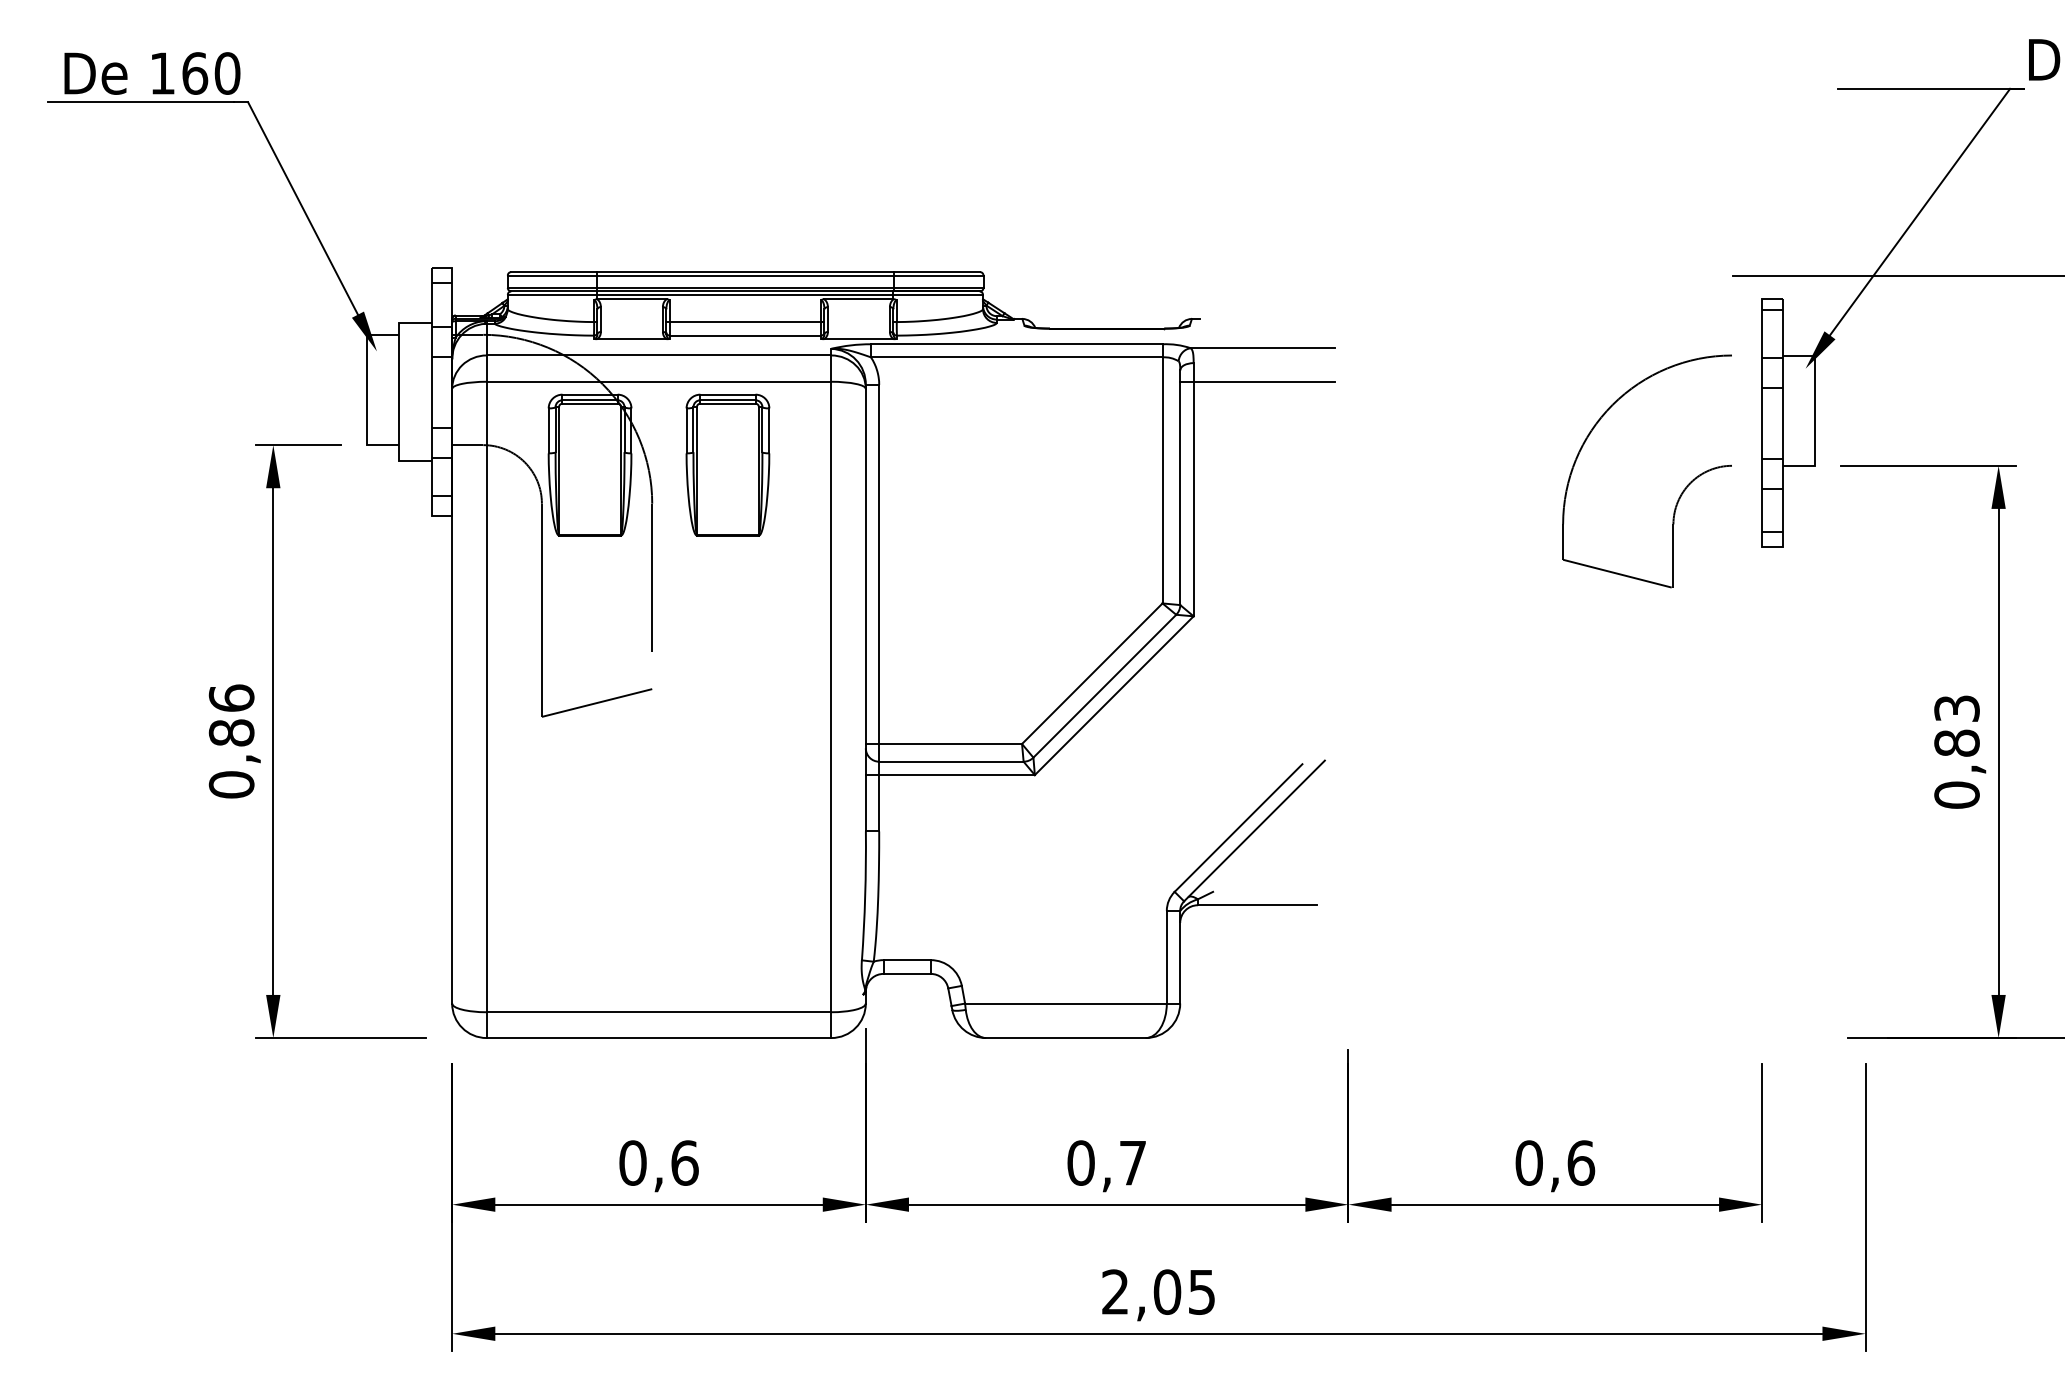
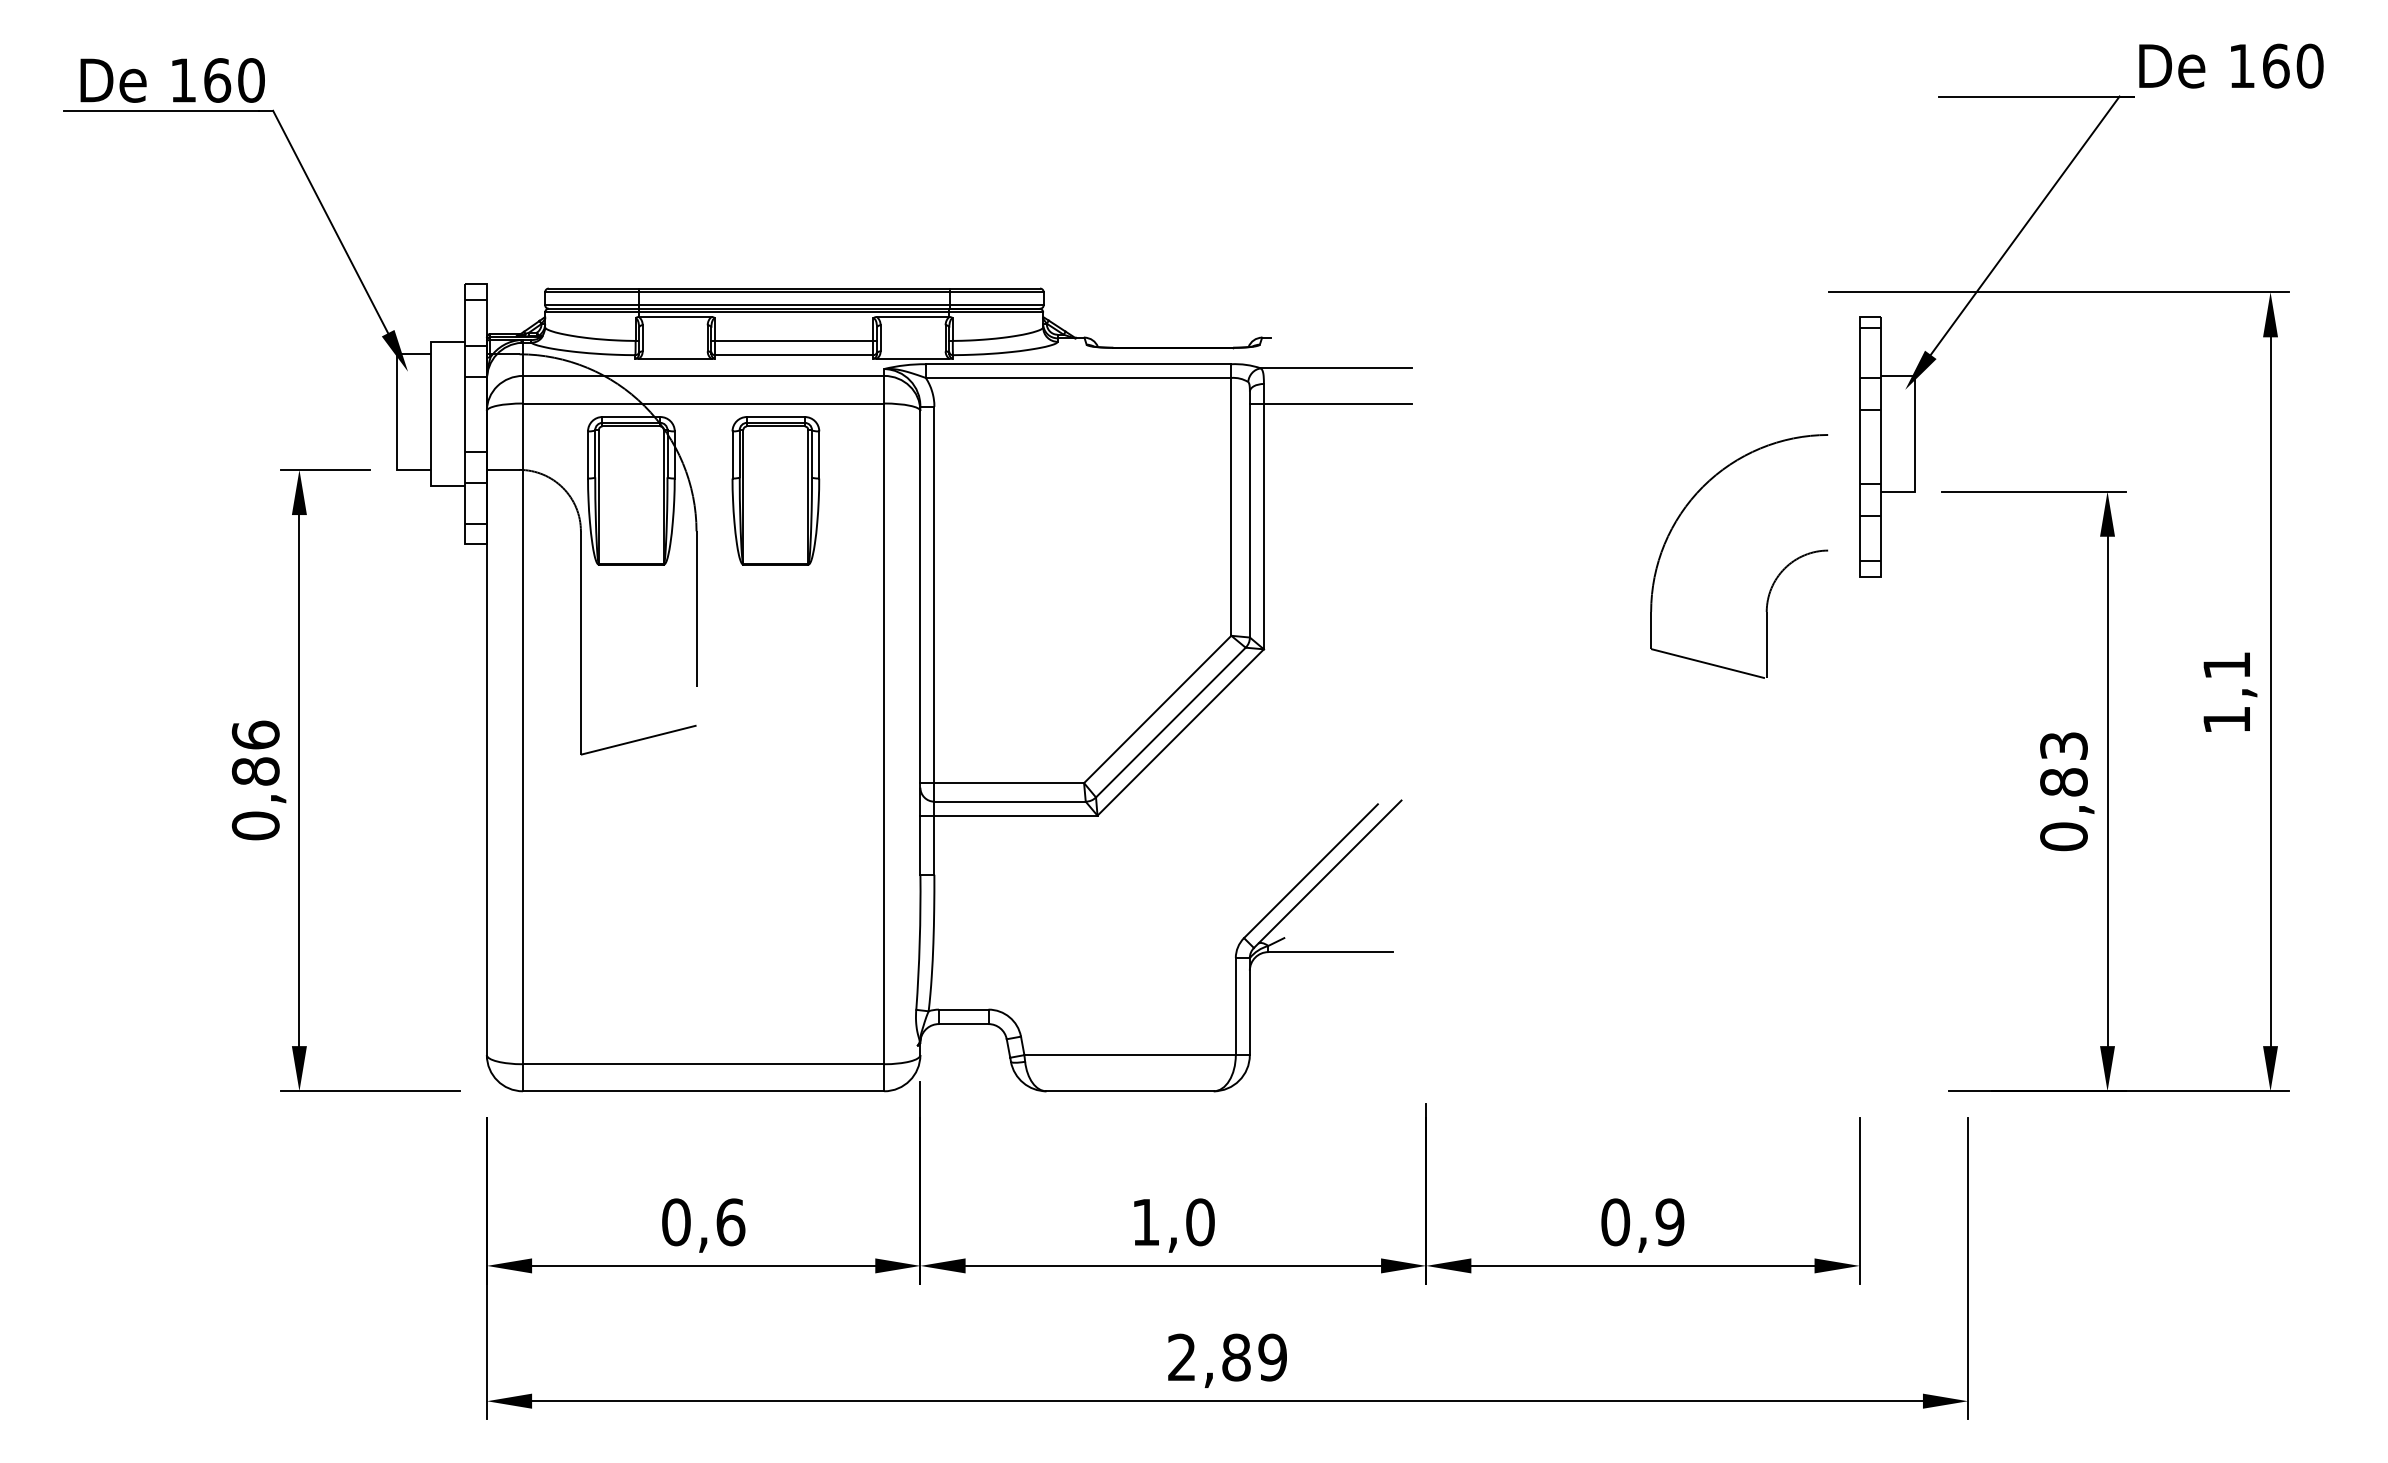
part: (1682, 490) -> (1776, 576), moved
text: (1106, 1163) -> (1172, 1222), 0,7 -> 1,0
text: (1580, 1163) -> (1669, 1222), 0,6 -> 0,9
text: (1184, 1292) -> (1254, 1357), 2,05 -> 2,89

